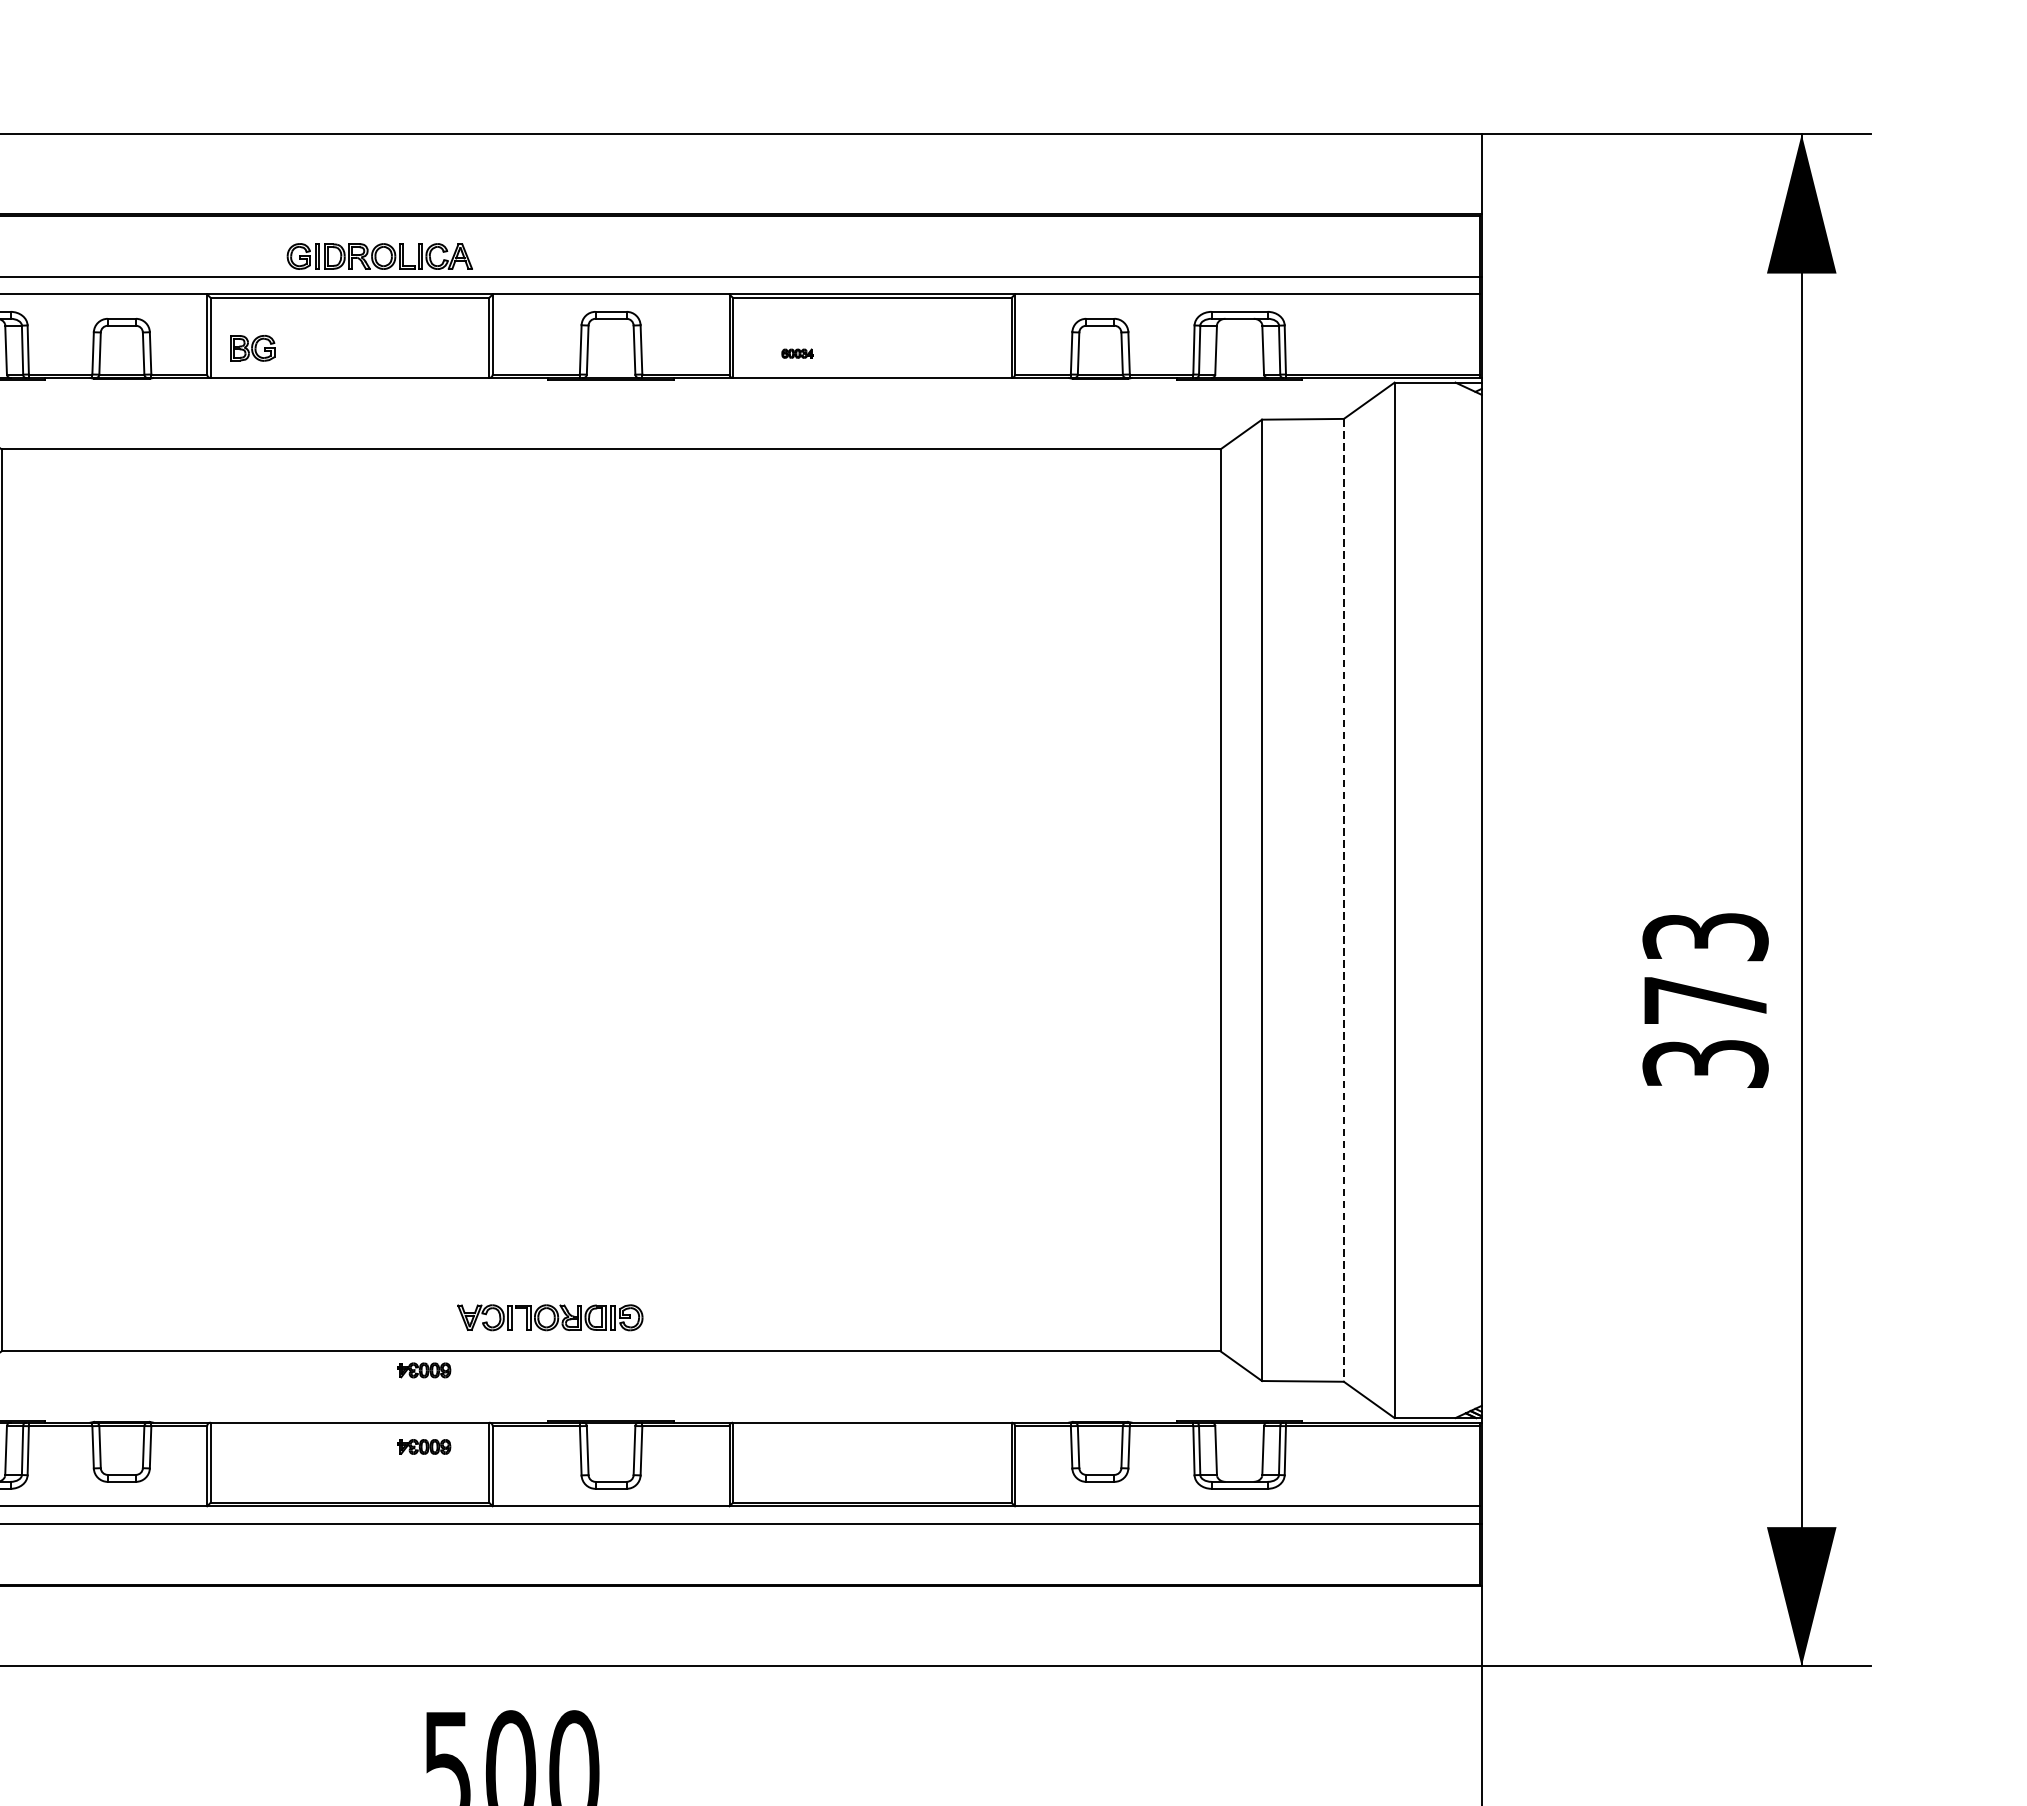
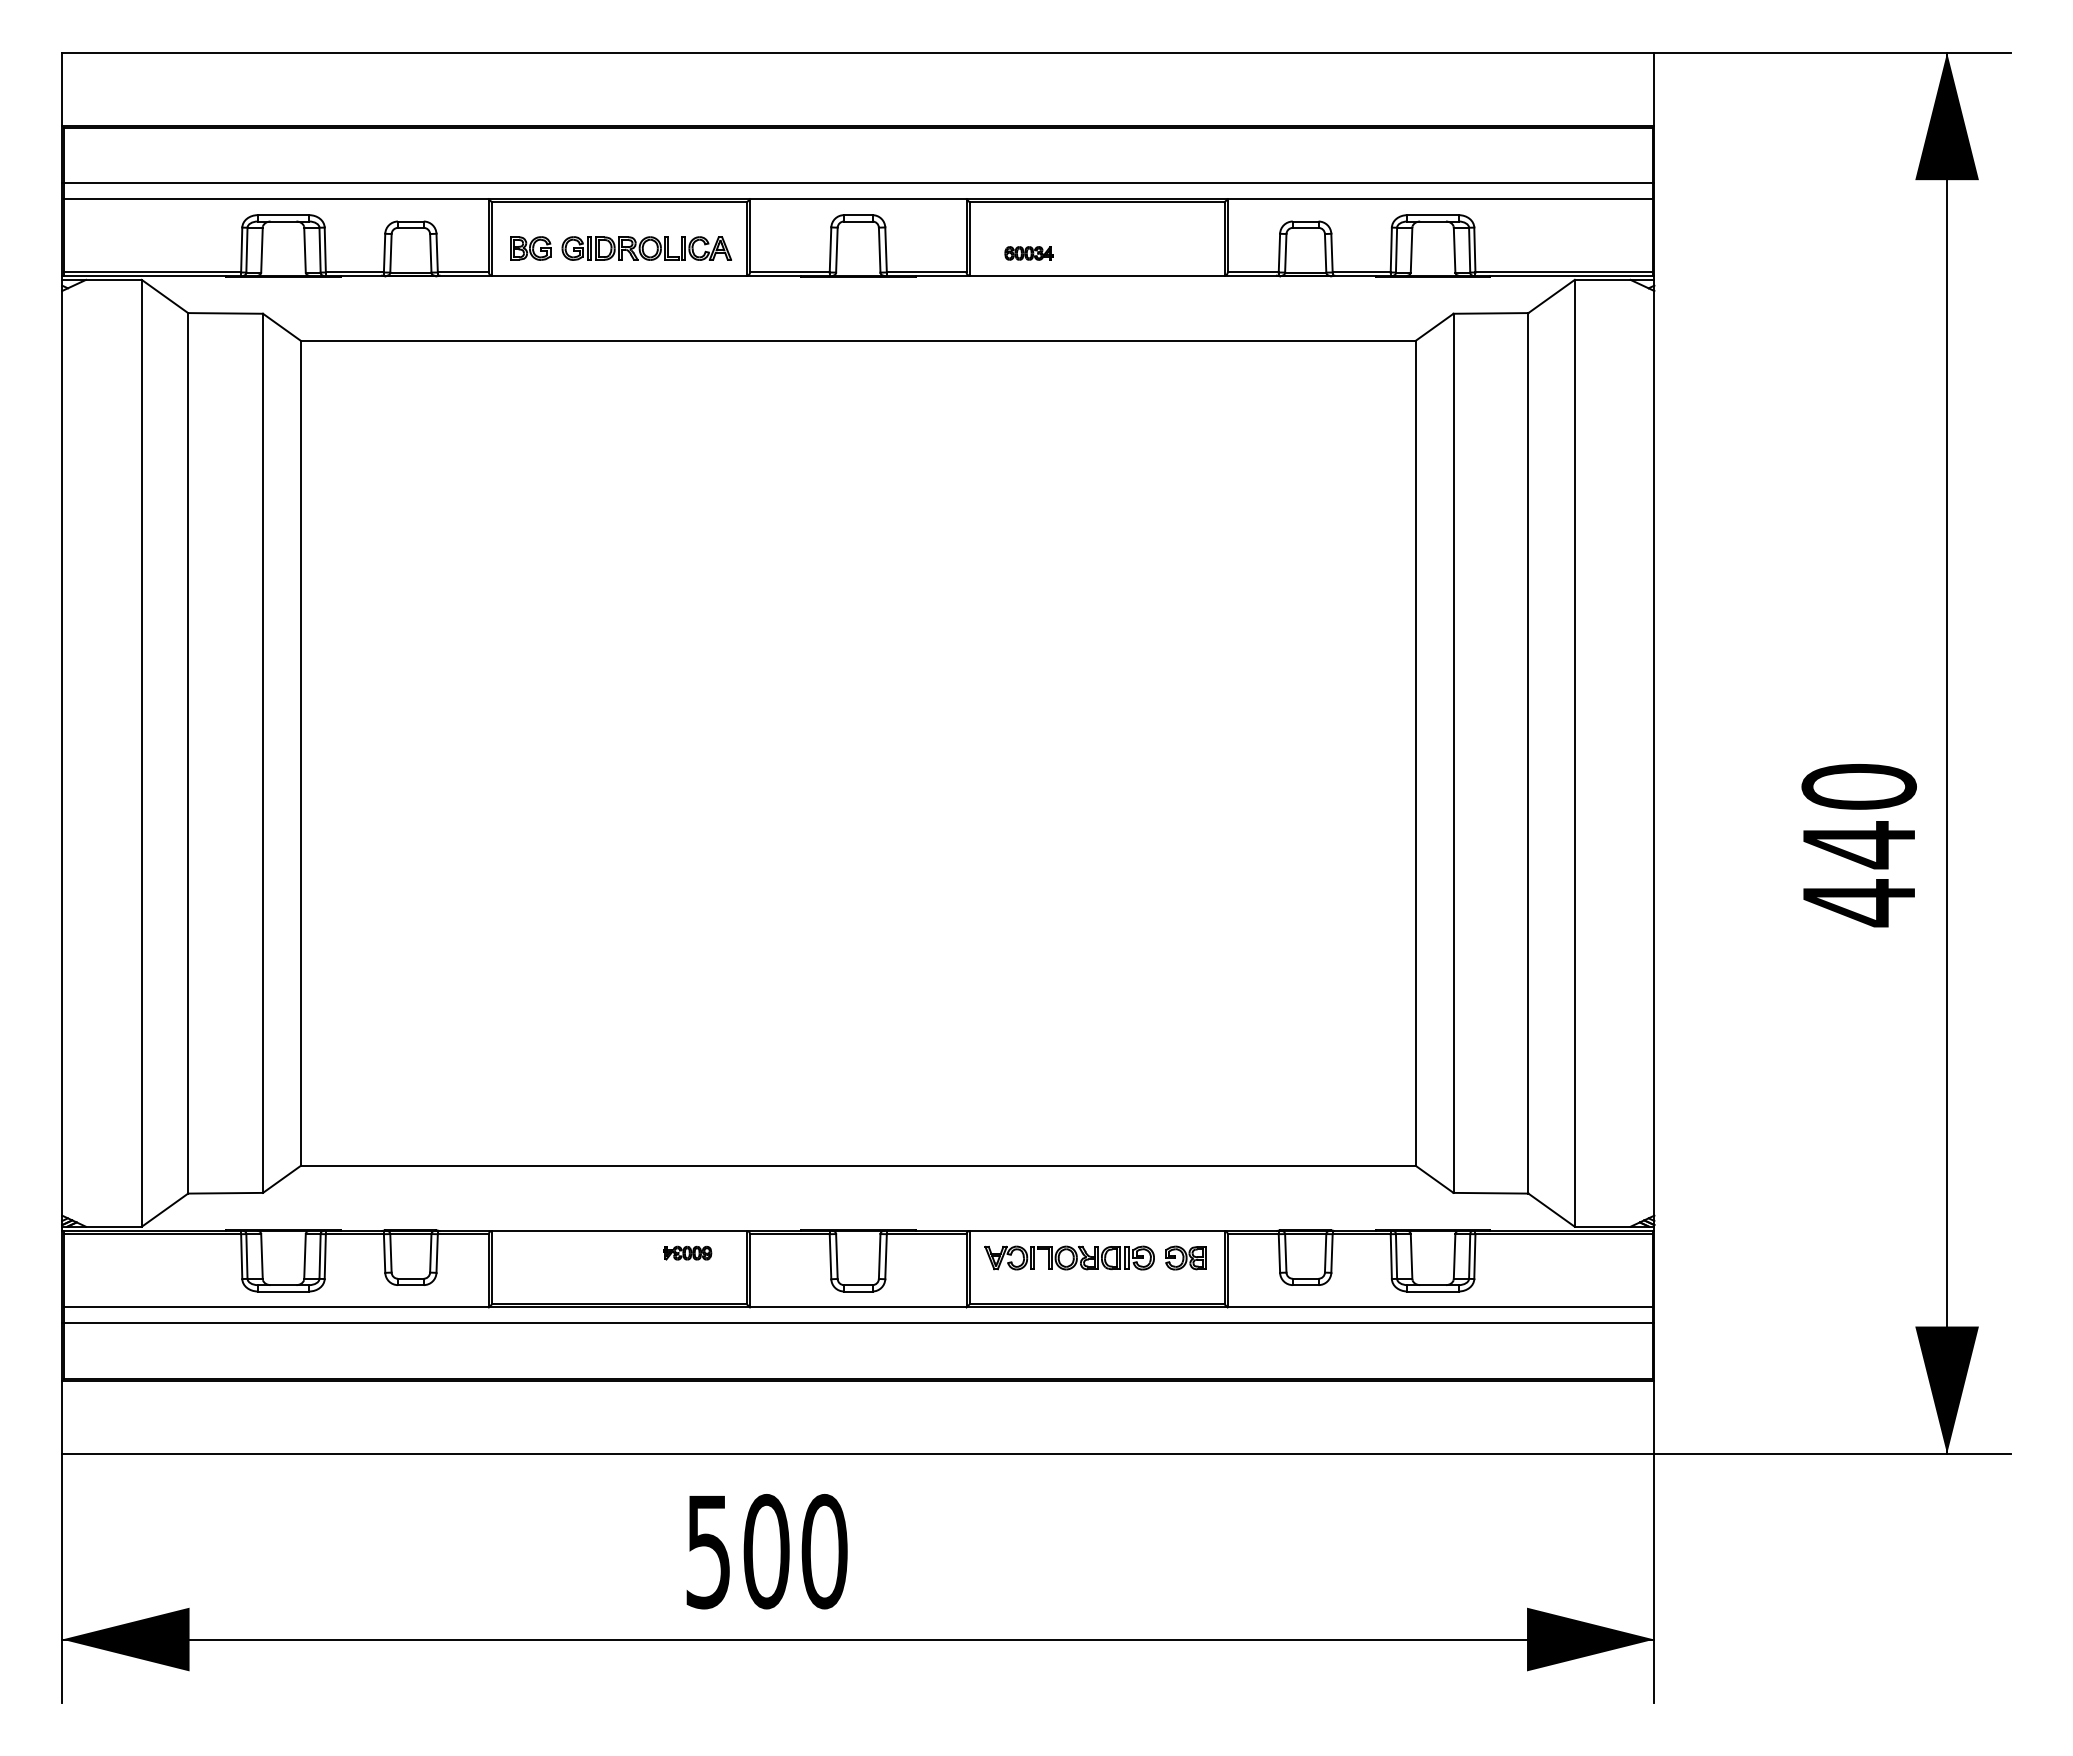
part: (379, 256) -> (646, 248), moved
part: (797, 353) -> (1028, 253), size x1.67
line: (1343, 900) -> (1528, 753), dashed -> solid
text: (1704, 1001) -> (1858, 845), 373 -> 440
part: (550, 1317) -> (1069, 1257), moved
part: (424, 1369) -> (687, 1182), removed
part: (968, 1451) -> (1185, 1257), added

